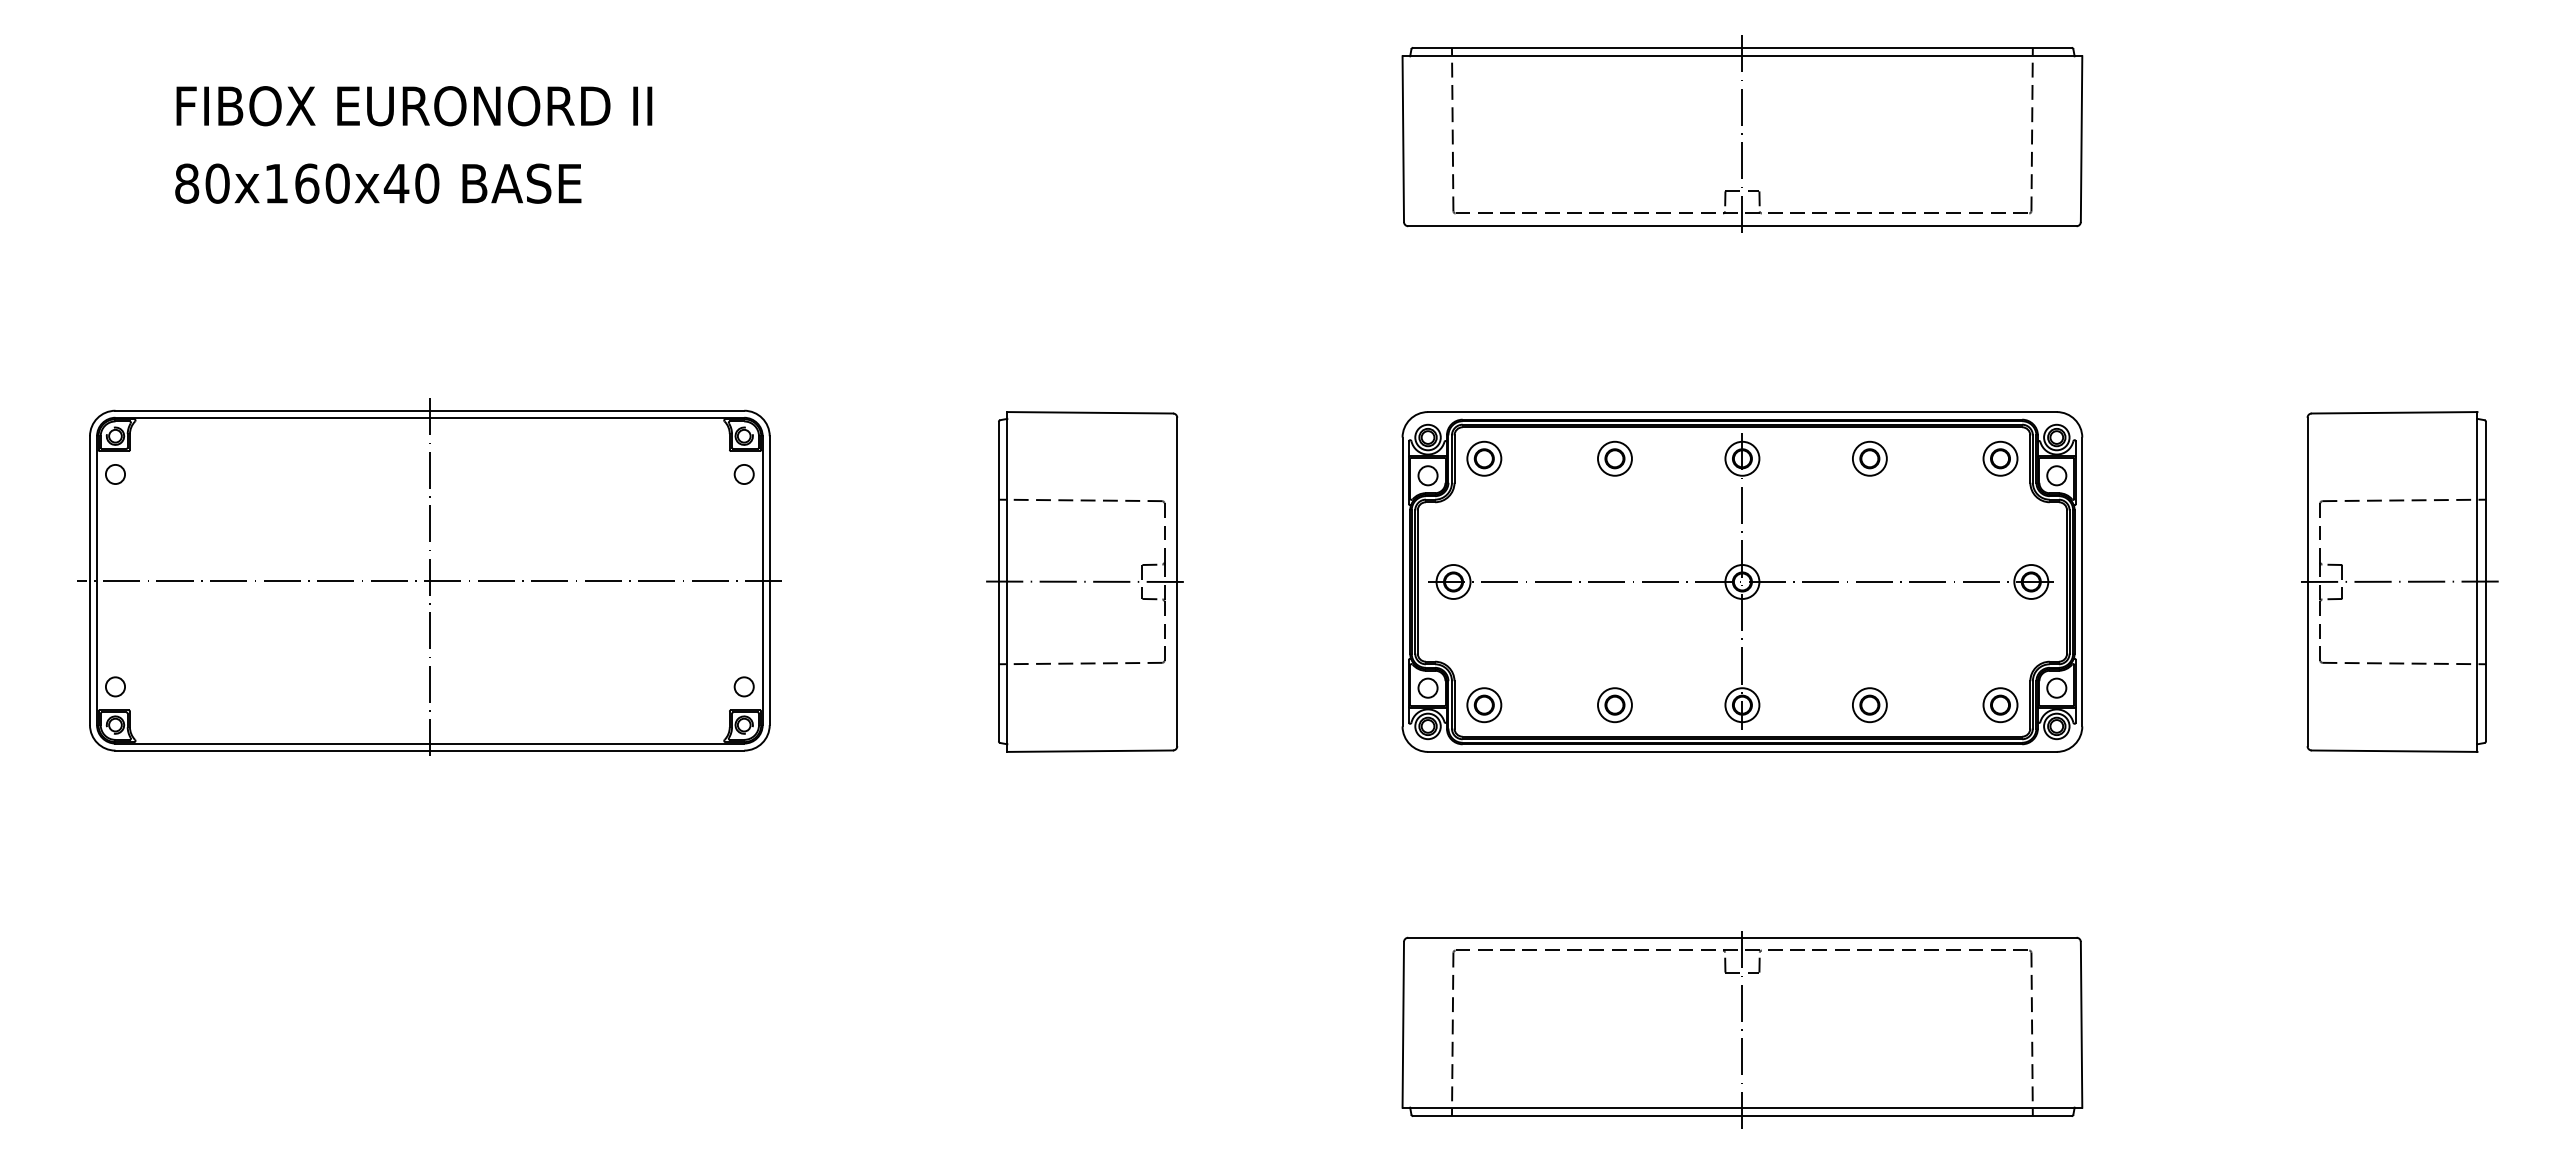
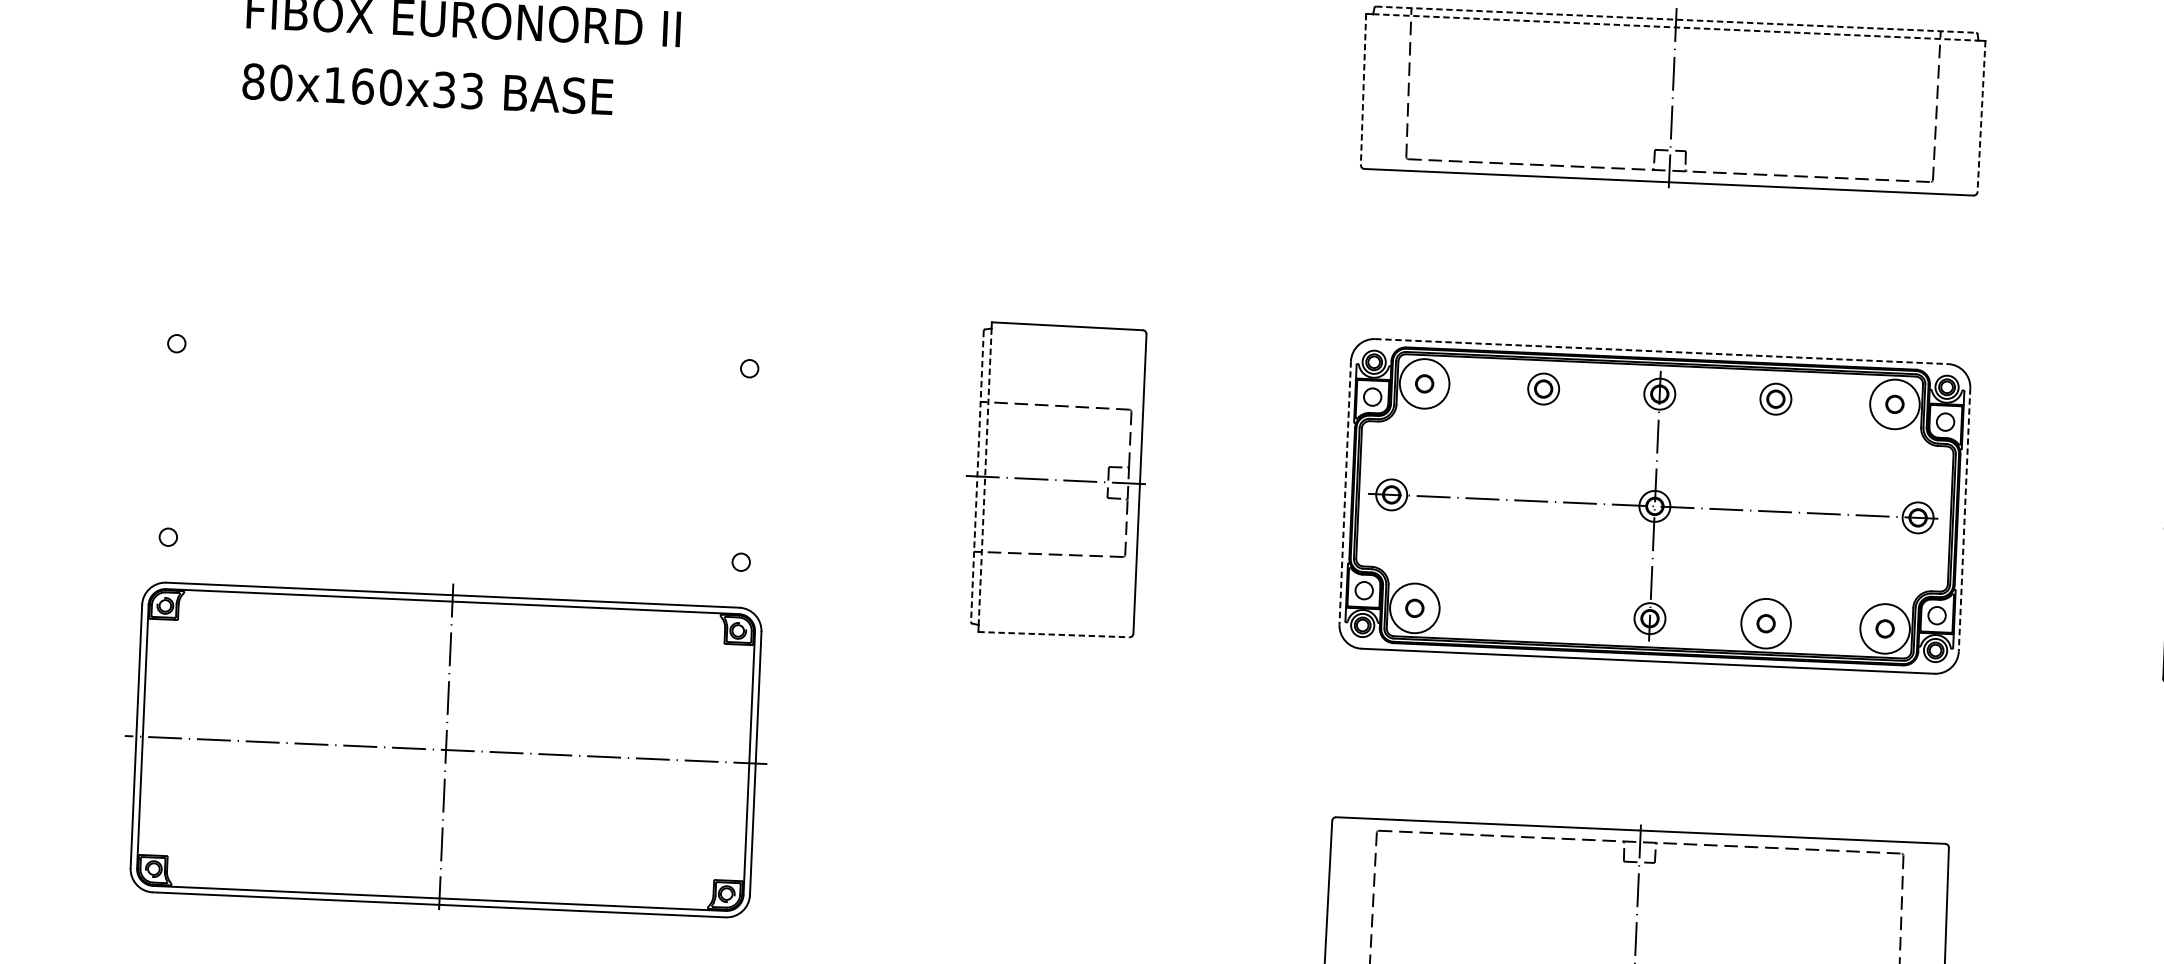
line: (1742, 47) -> (1676, 19), solid -> dashed
line: (1742, 56) -> (1675, 27), solid -> dashed
line: (1403, 139) -> (1363, 89), solid -> dashed
line: (2081, 139) -> (1981, 116), solid -> dashed
text: (411, 183) -> (458, 90), 80x160x40 -> 80x160x33
line: (1742, 412) -> (1661, 351), solid -> dashed
circle: (1484, 458) -> (1424, 383), size x1.6
circle: (2000, 458) -> (1894, 404), size x1.6
part: (429, 576) -> (445, 746), moved
line: (998, 581) -> (977, 476), solid -> dashed
line: (1007, 581) -> (985, 476), solid -> dashed
line: (1402, 582) -> (1345, 493), solid -> dashed
line: (2082, 582) -> (1964, 520), solid -> dashed
circle: (1484, 705) -> (1414, 608), size x1.6
part: (1614, 705) -> (1533, 613), removed
circle: (1869, 705) -> (1765, 623), size x1.6
circle: (2000, 705) -> (1885, 629), size x1.6
line: (1090, 751) -> (1054, 634), solid -> dashed

